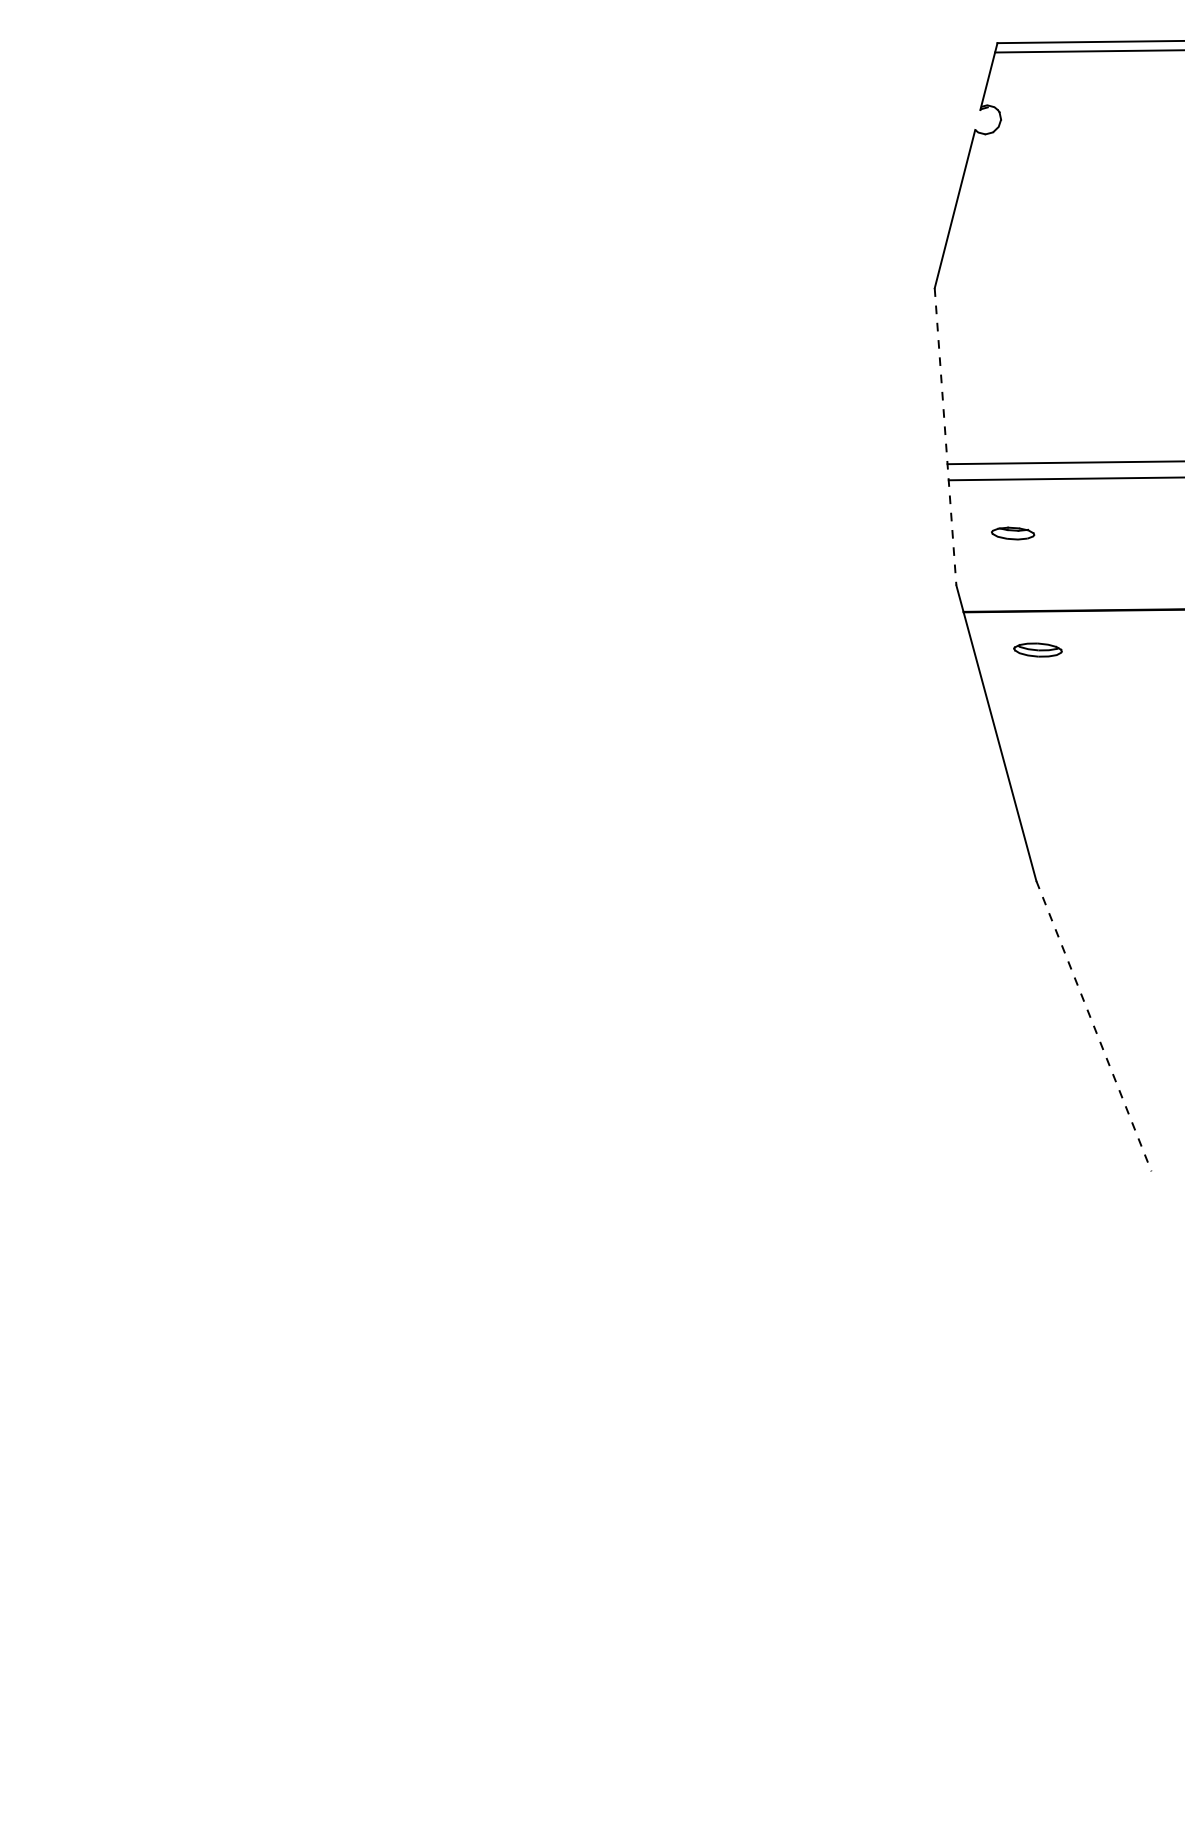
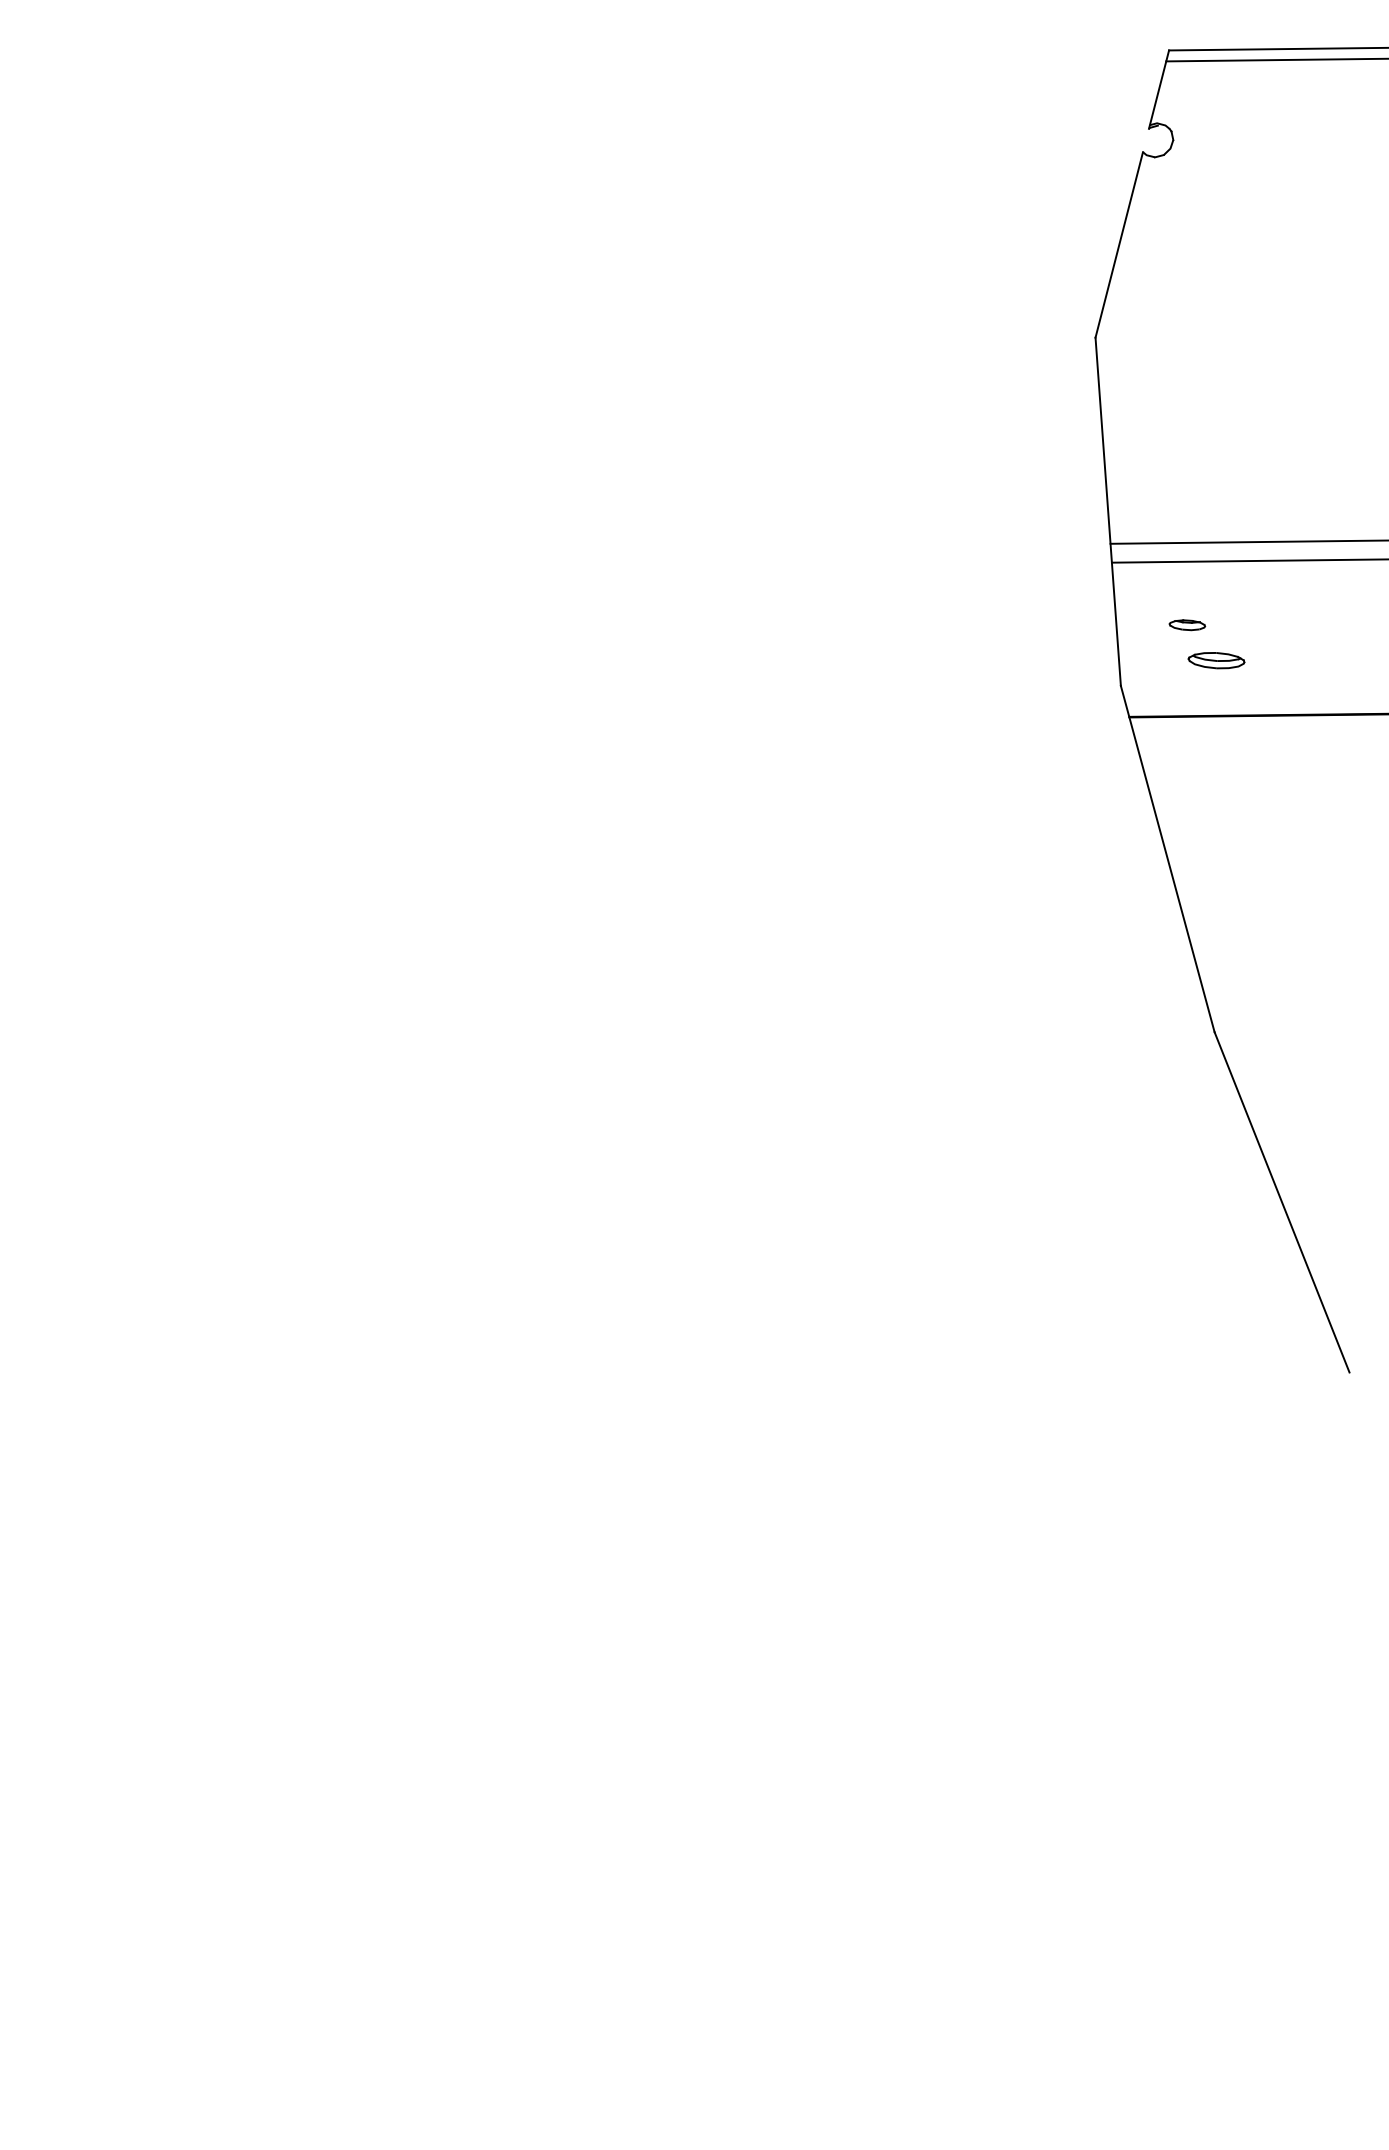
line: (945, 436) -> (1108, 511), dashed -> solid
part: (1013, 533) -> (1187, 625), size x0.71
part: (1037, 649) -> (1216, 660), moved
line: (1094, 1026) -> (1282, 1202), dashed -> solid

